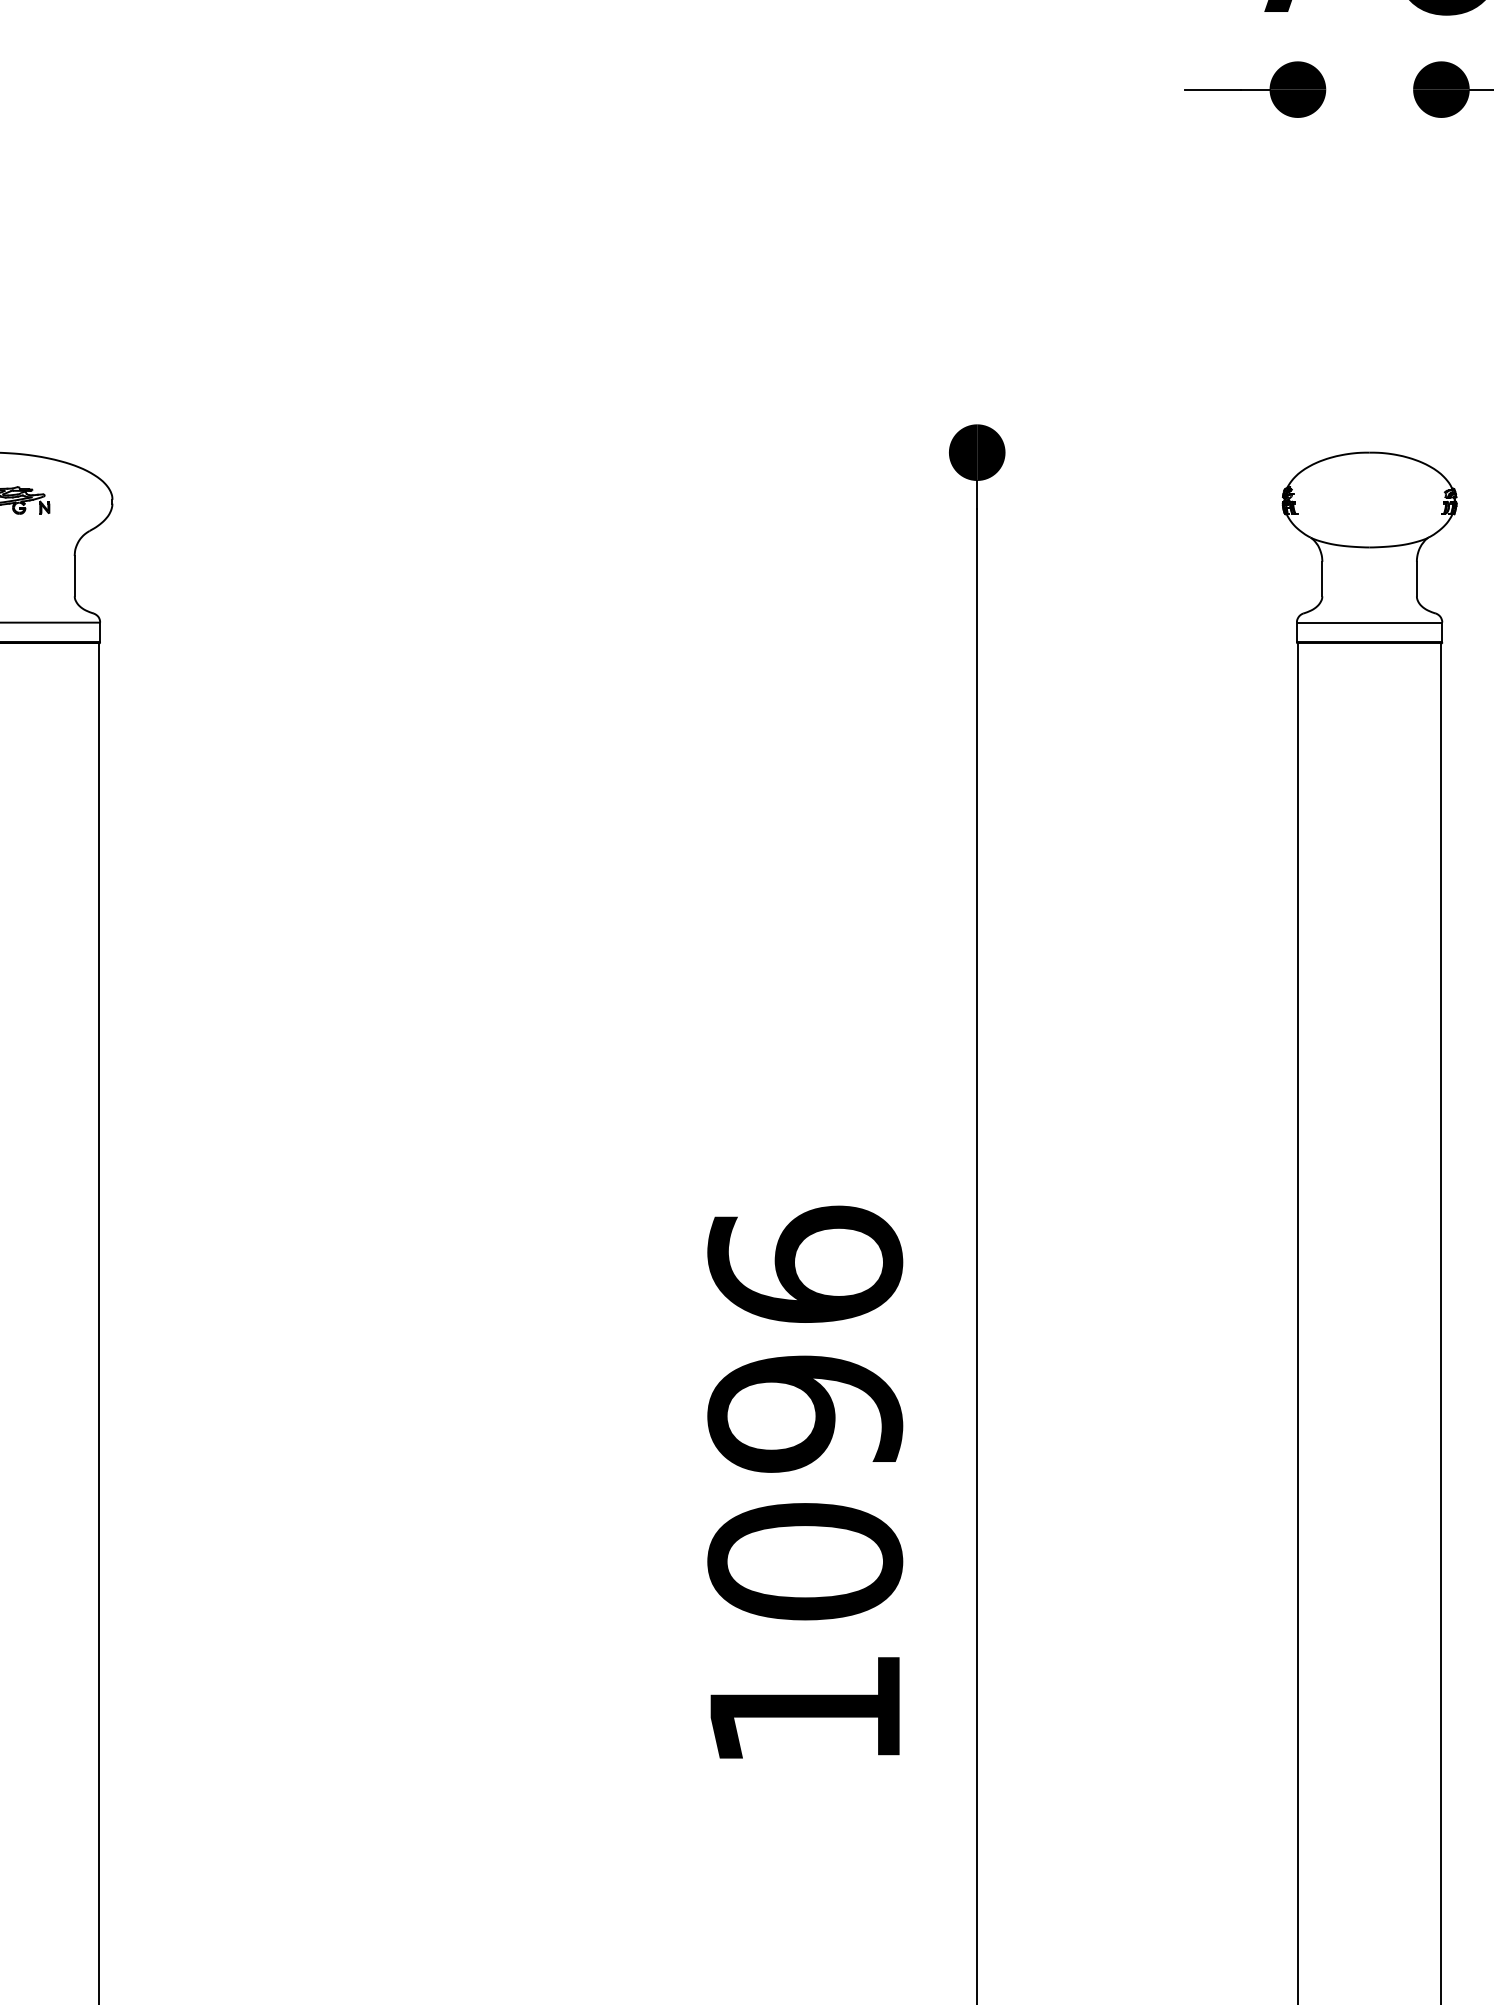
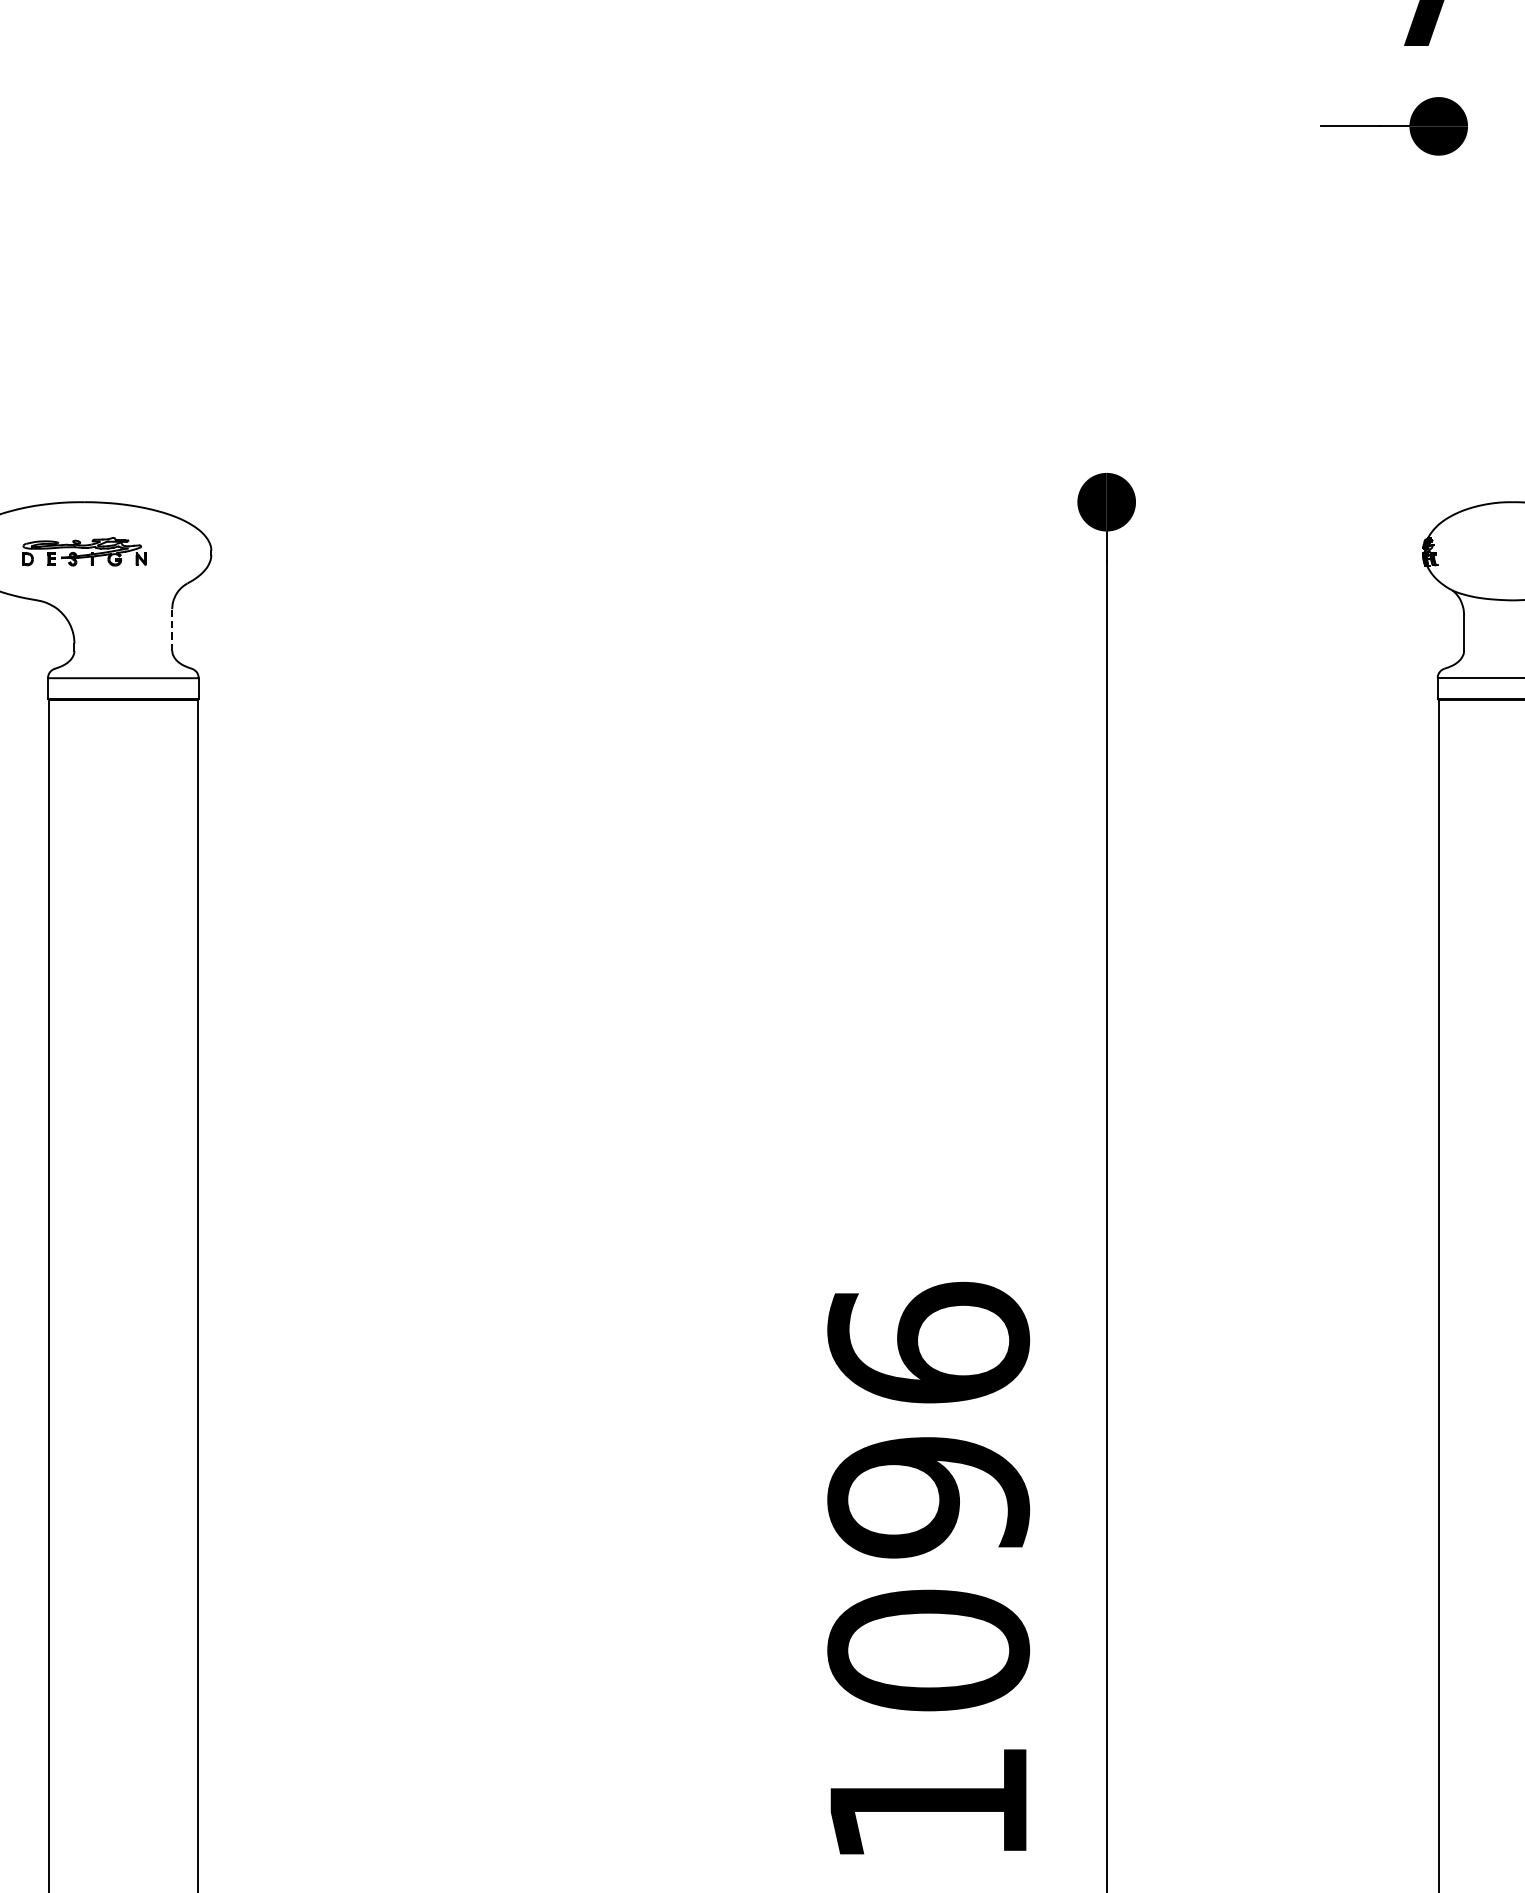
line: (74, 575) -> (172, 629), solid -> dashed

